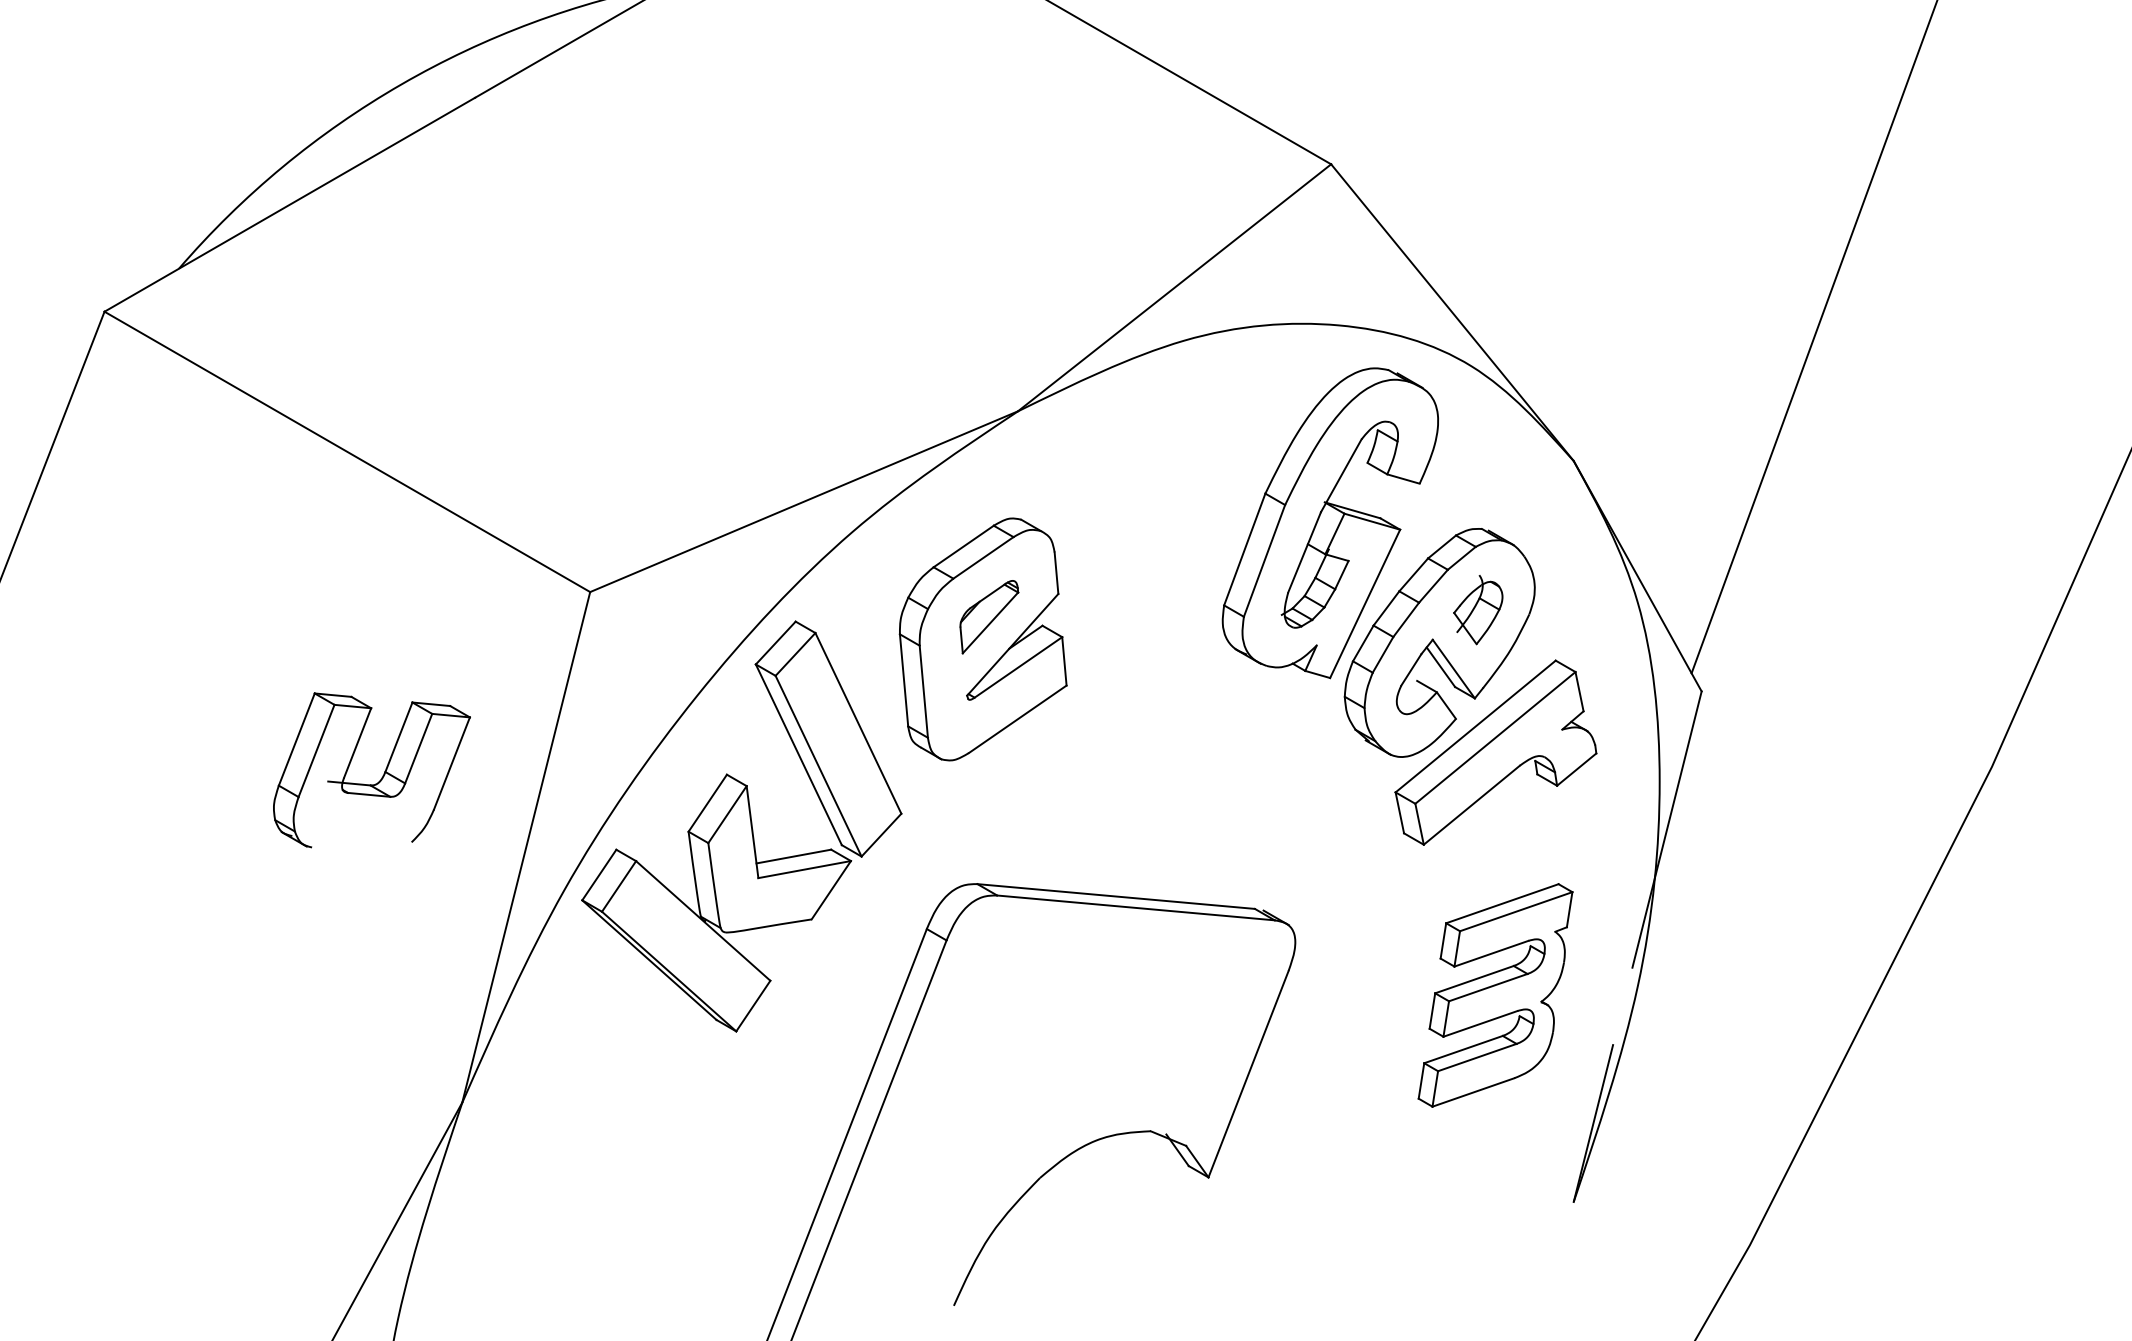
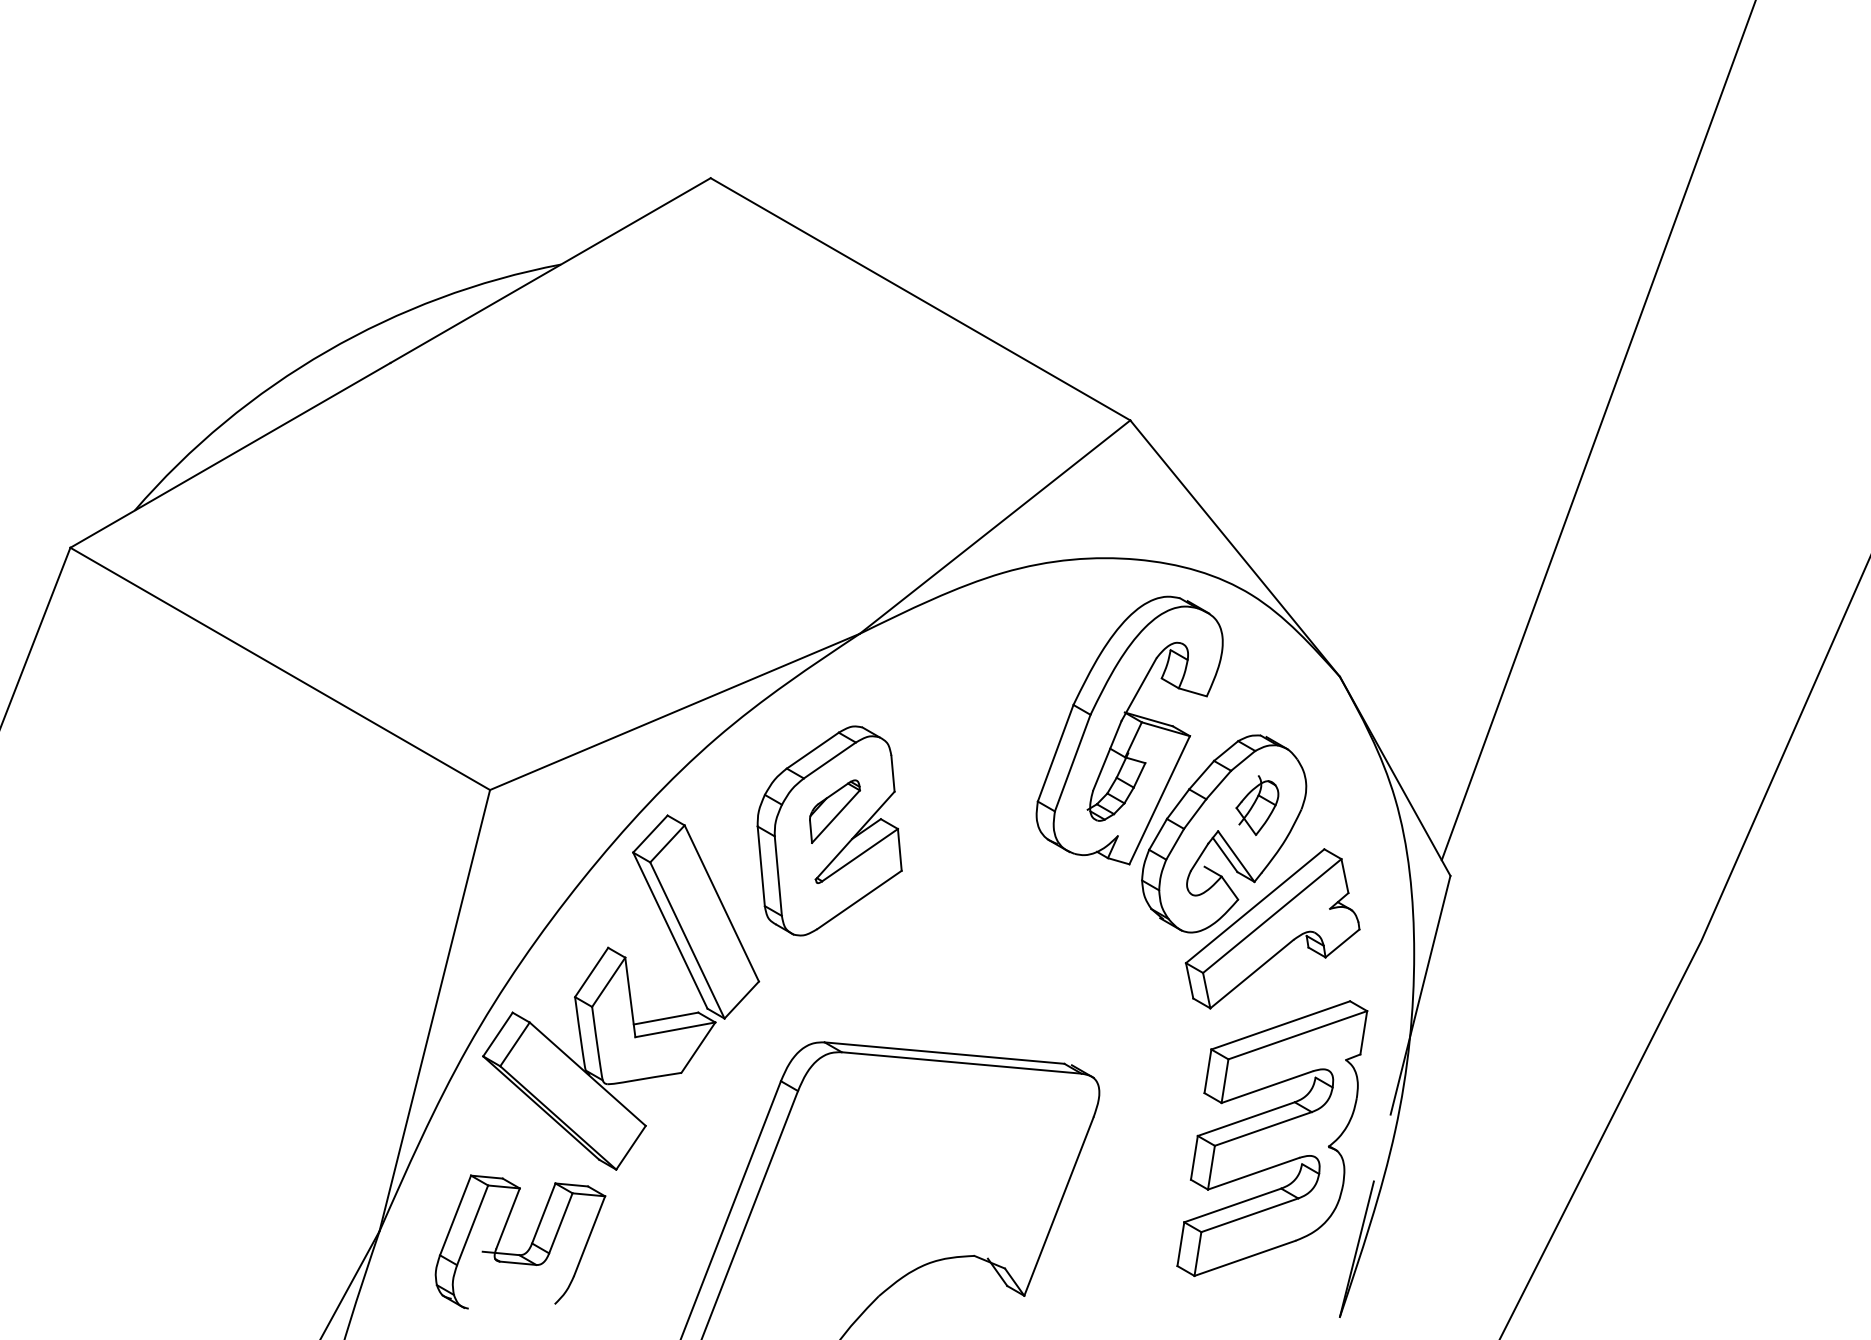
part: (382, 775) -> (529, 1246), moved
part: (1495, 995) -> (1272, 1138), size x1.43

